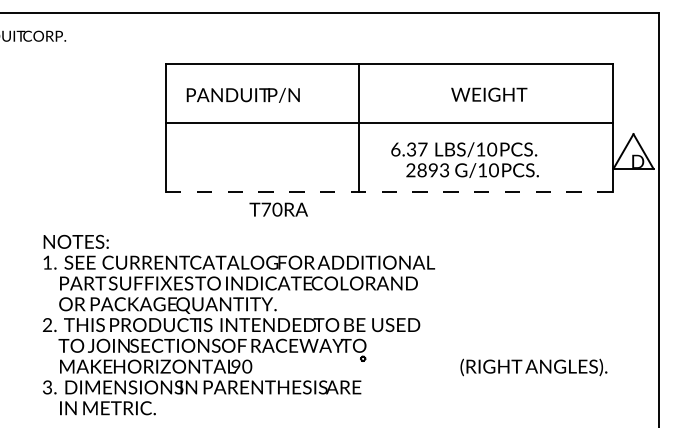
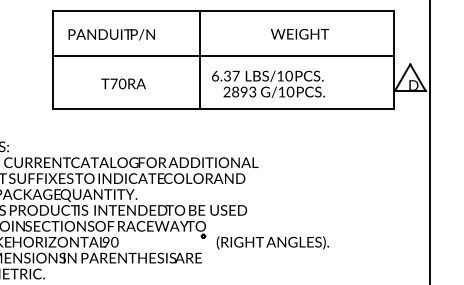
text: (464, 159) -> (268, 83), moved
line: (389, 192) -> (223, 109), dashed -> solid
text: (278, 209) -> (123, 83), moved
text: (533, 367) -> (272, 242), moved

